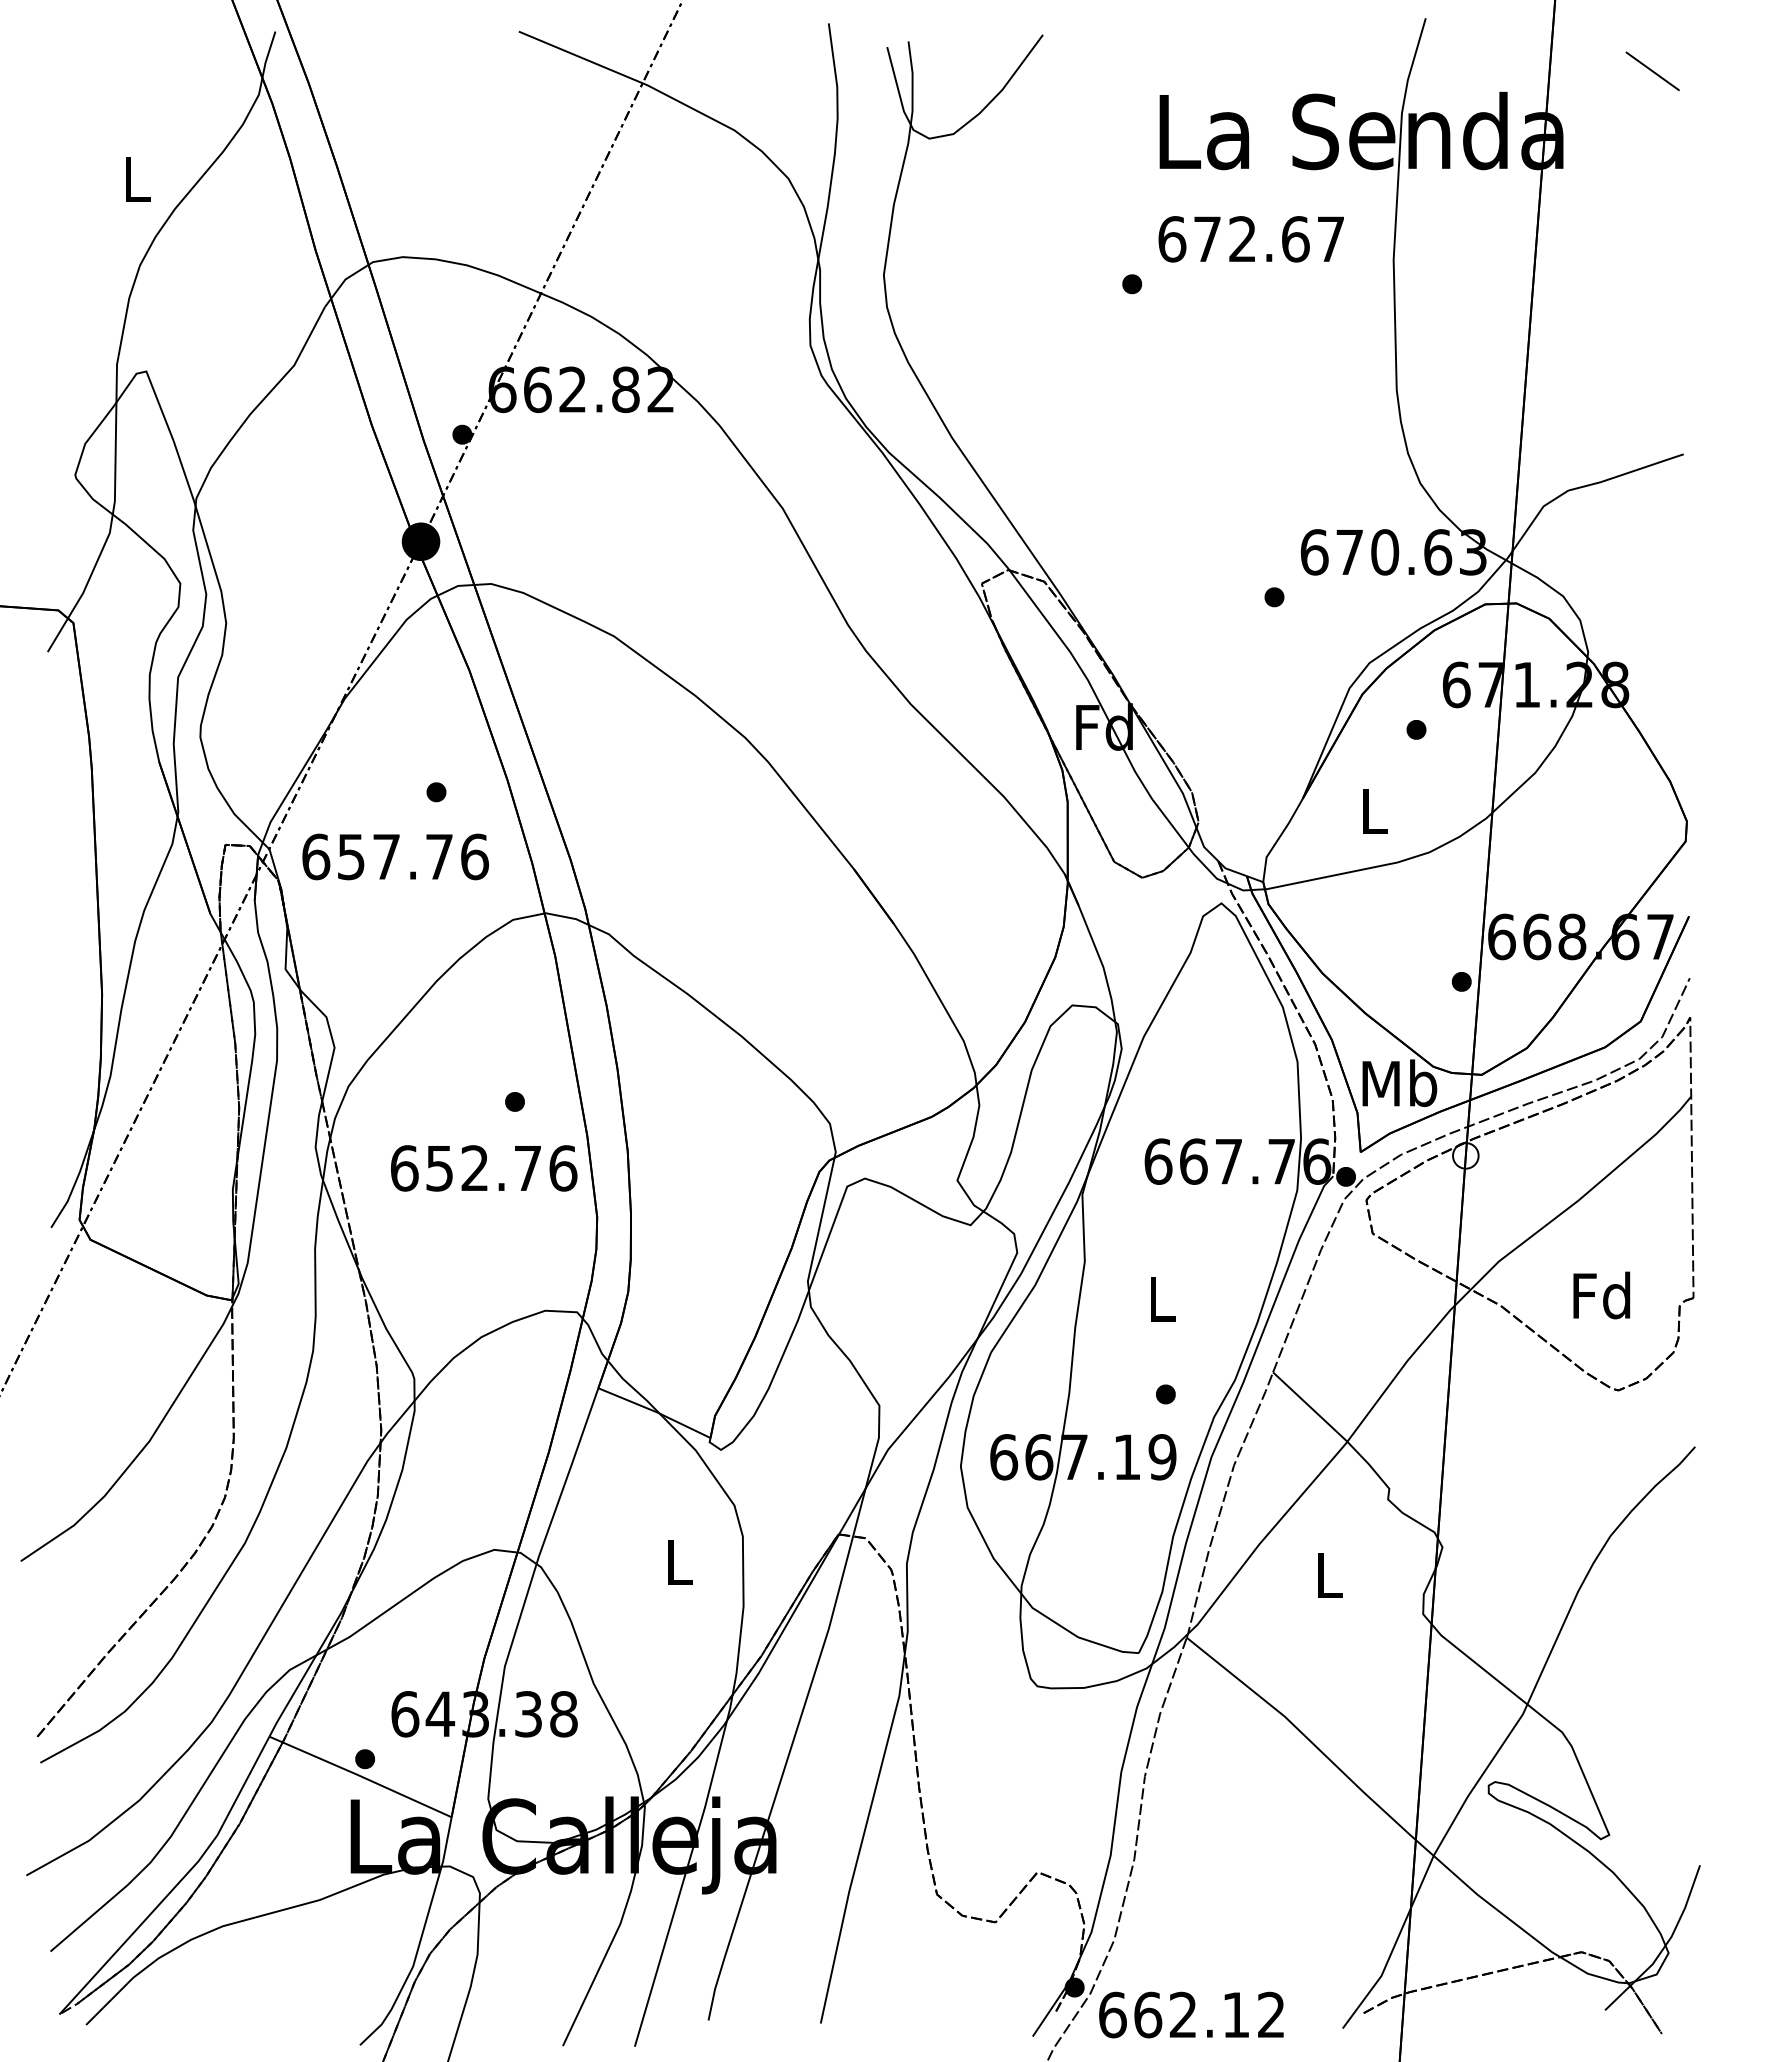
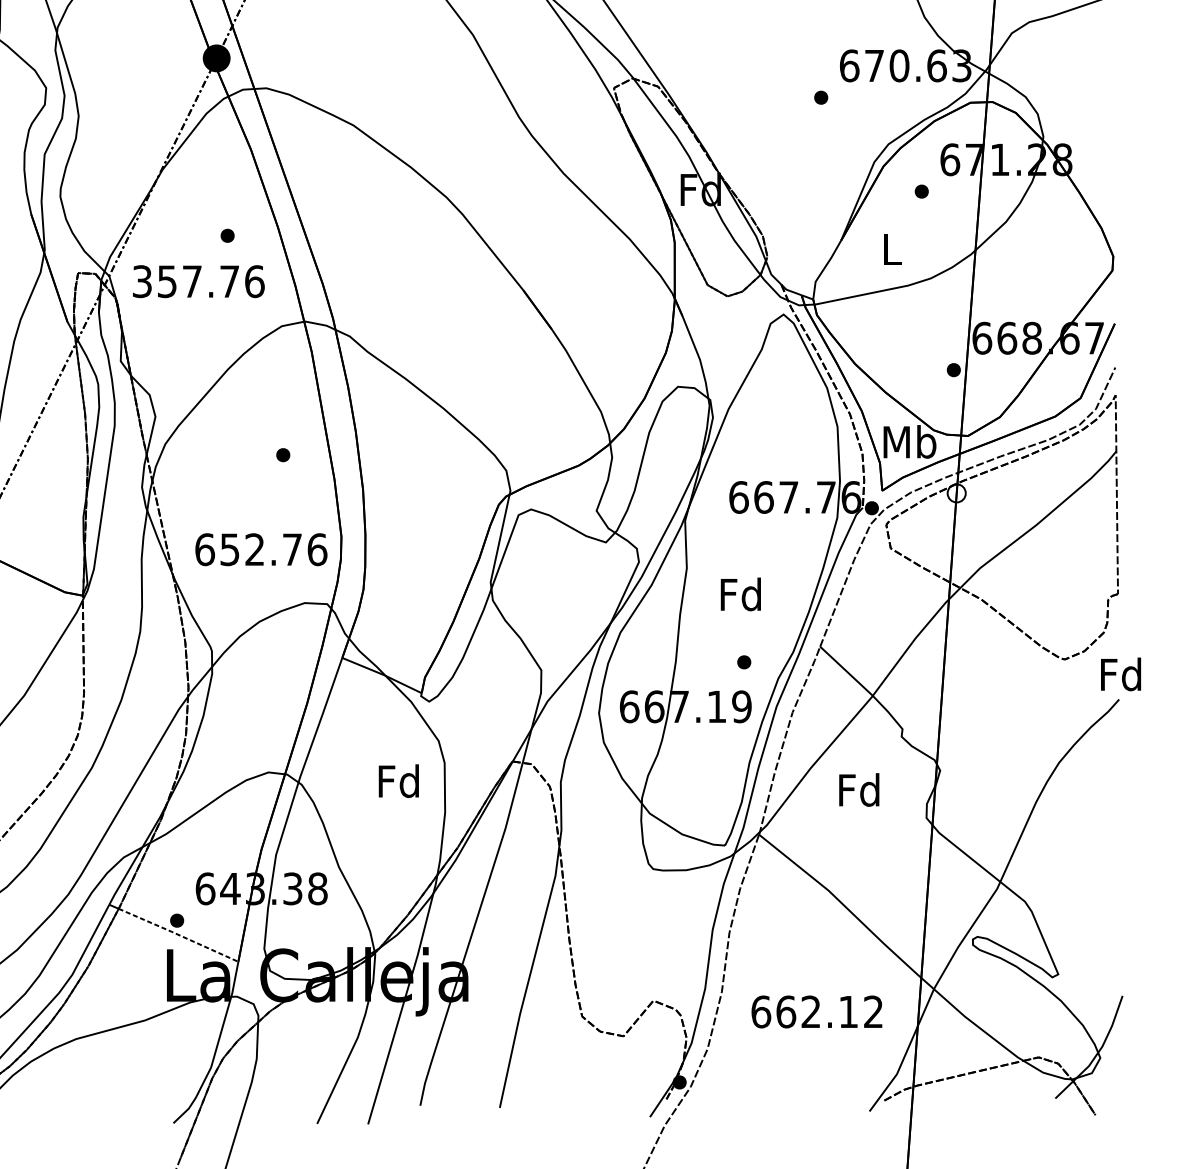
text: (316, 856) -> (142, 281), 657.76 -> 357.76
text: (484, 1168) -> (261, 549), moved
text: (1601, 1295) -> (1120, 674), moved
text: (1160, 1298) -> (740, 594), L -> Fd
text: (678, 1561) -> (399, 780), L -> Fd
text: (1328, 1574) -> (859, 789), L -> Fd
line: (367, 1779) -> (178, 935), solid -> dashed
text: (1191, 2014) -> (816, 1011), moved

